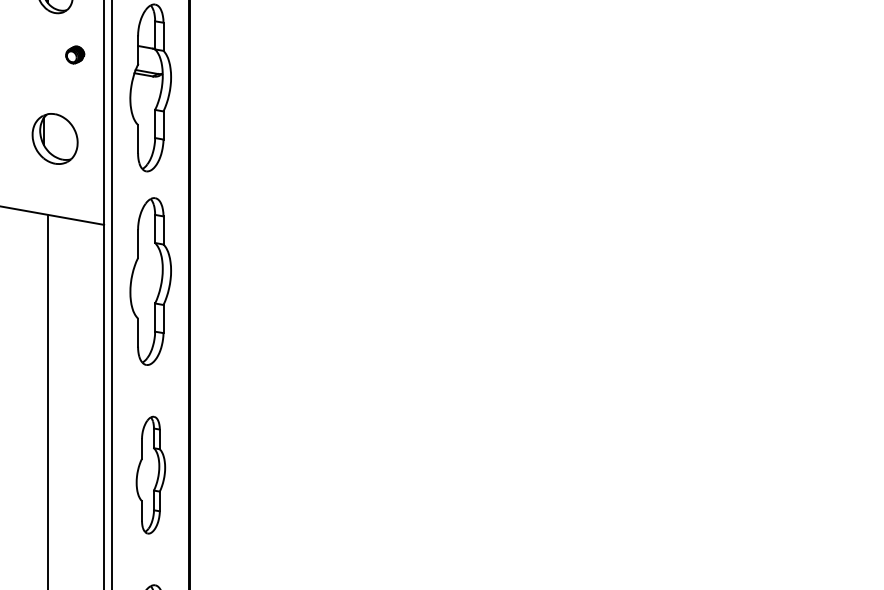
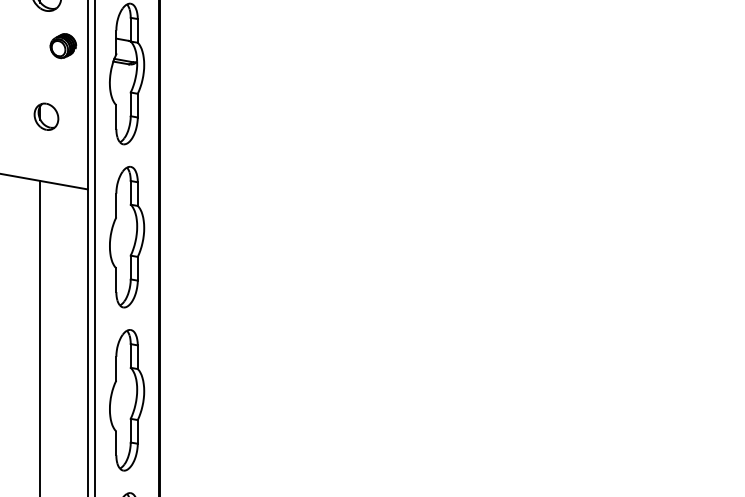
part: (75, 55) -> (63, 46), size x1.67
part: (55, 138) -> (46, 116), size x0.62
part: (151, 475) -> (127, 400), size x1.43

